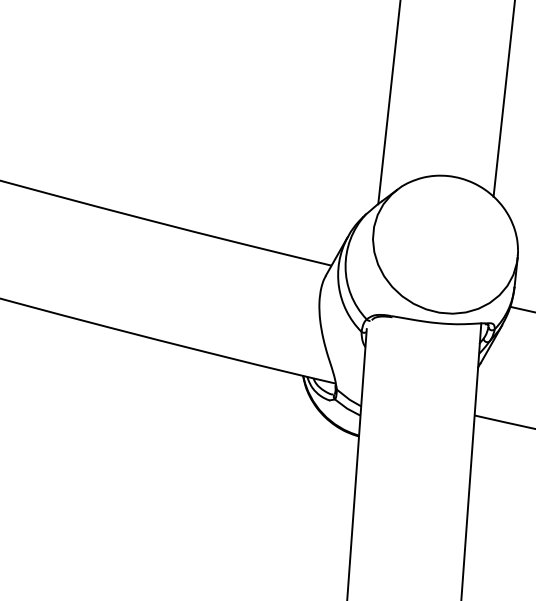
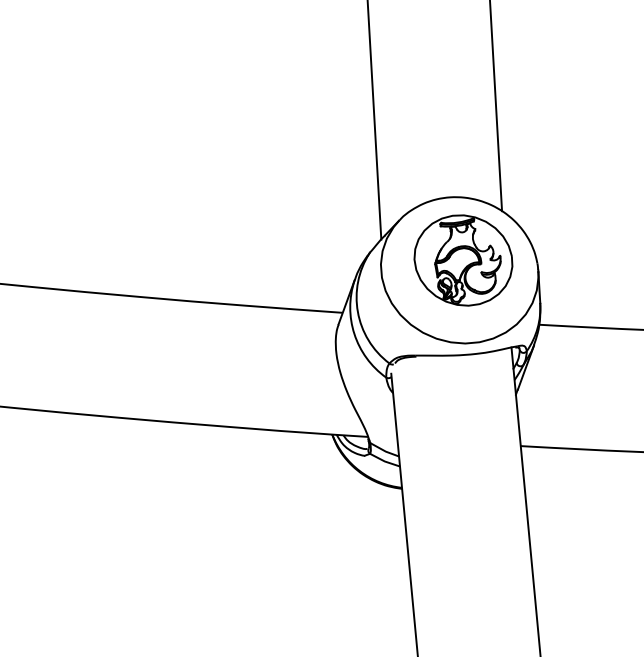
part: (450, 236) -> (463, 260), added

